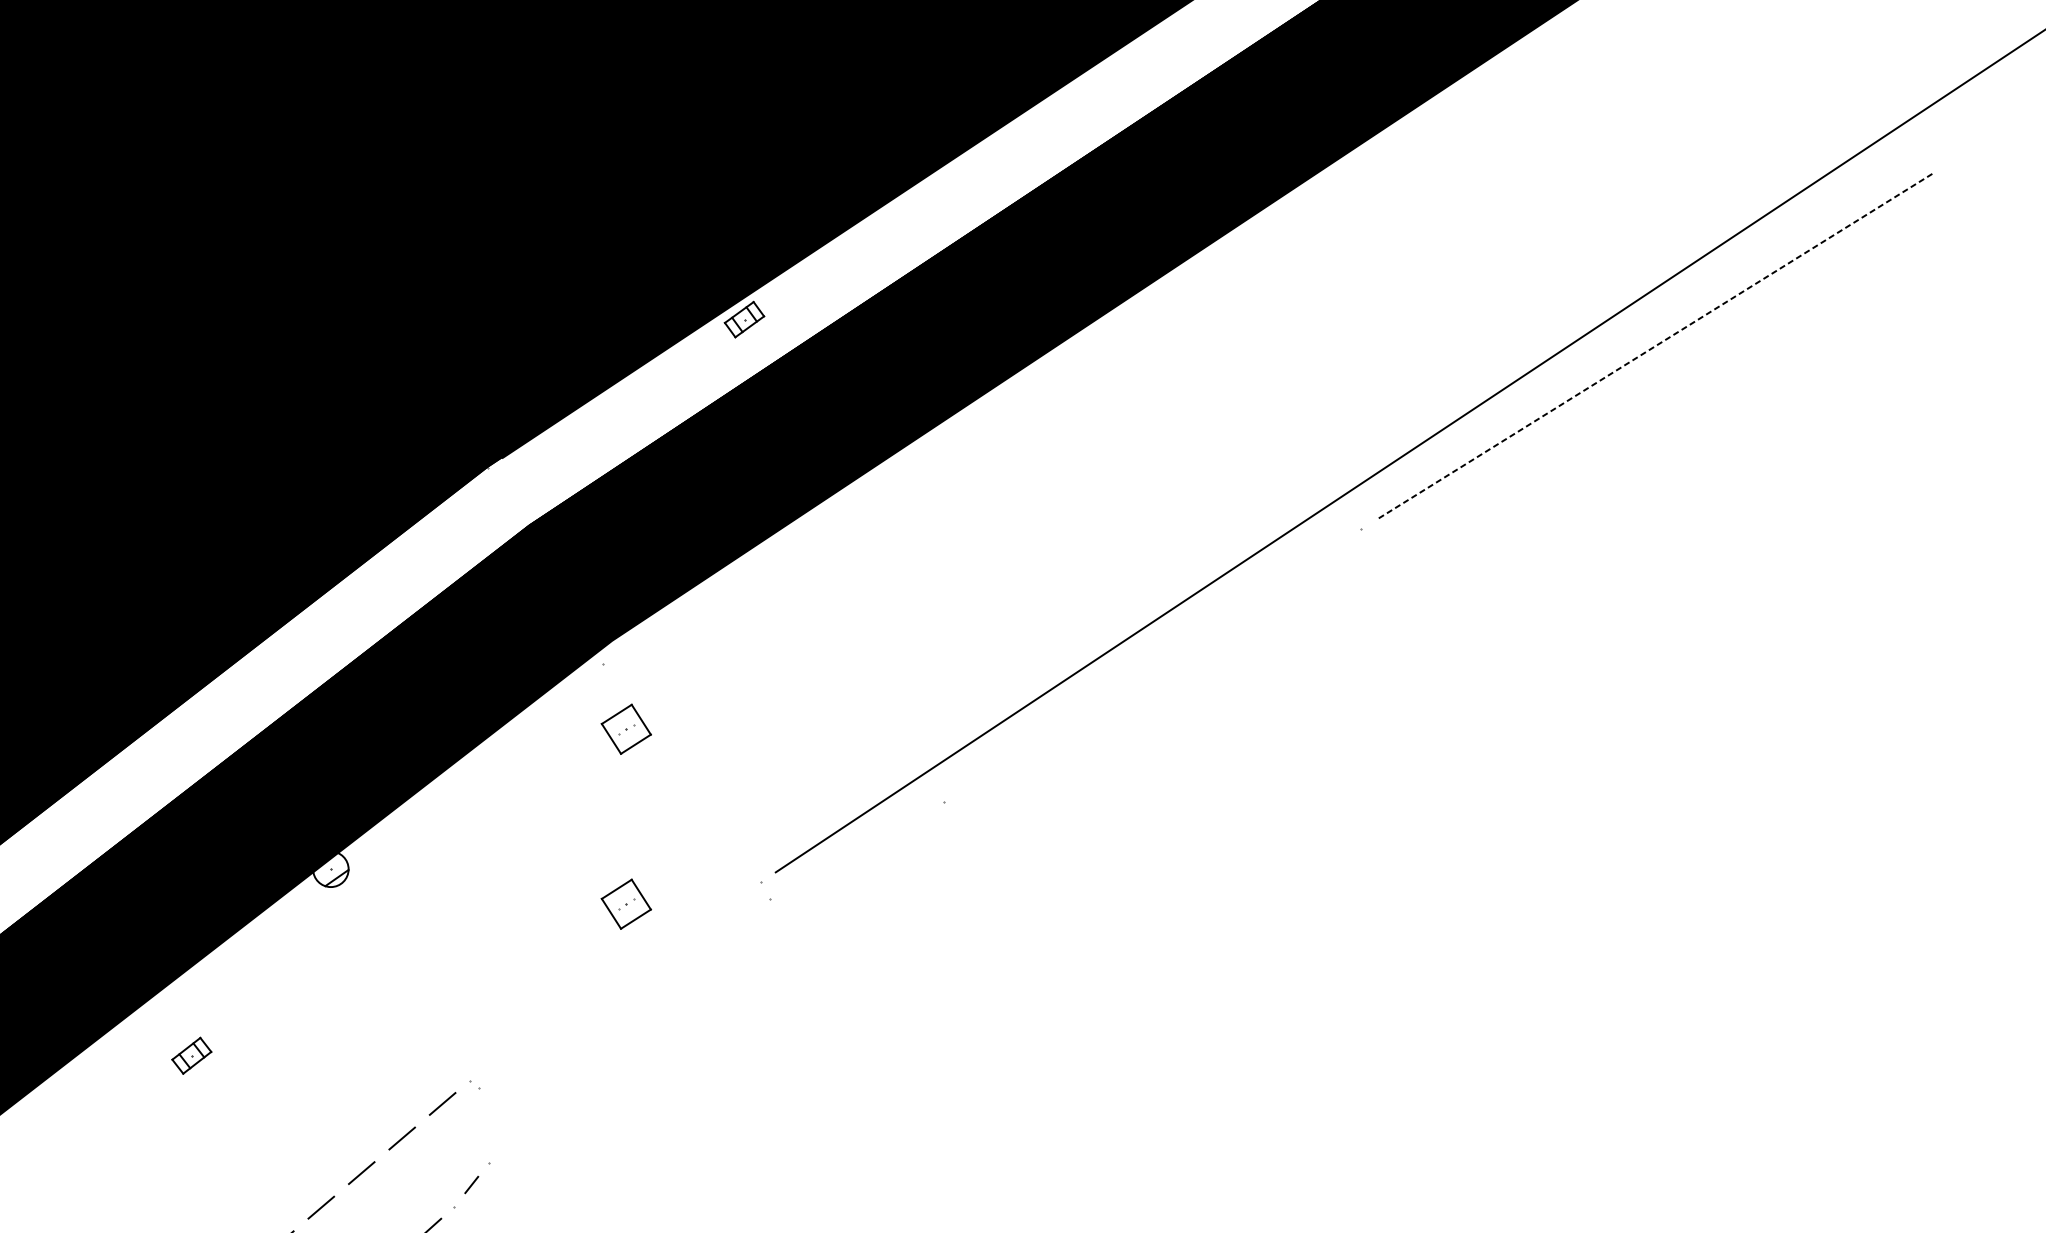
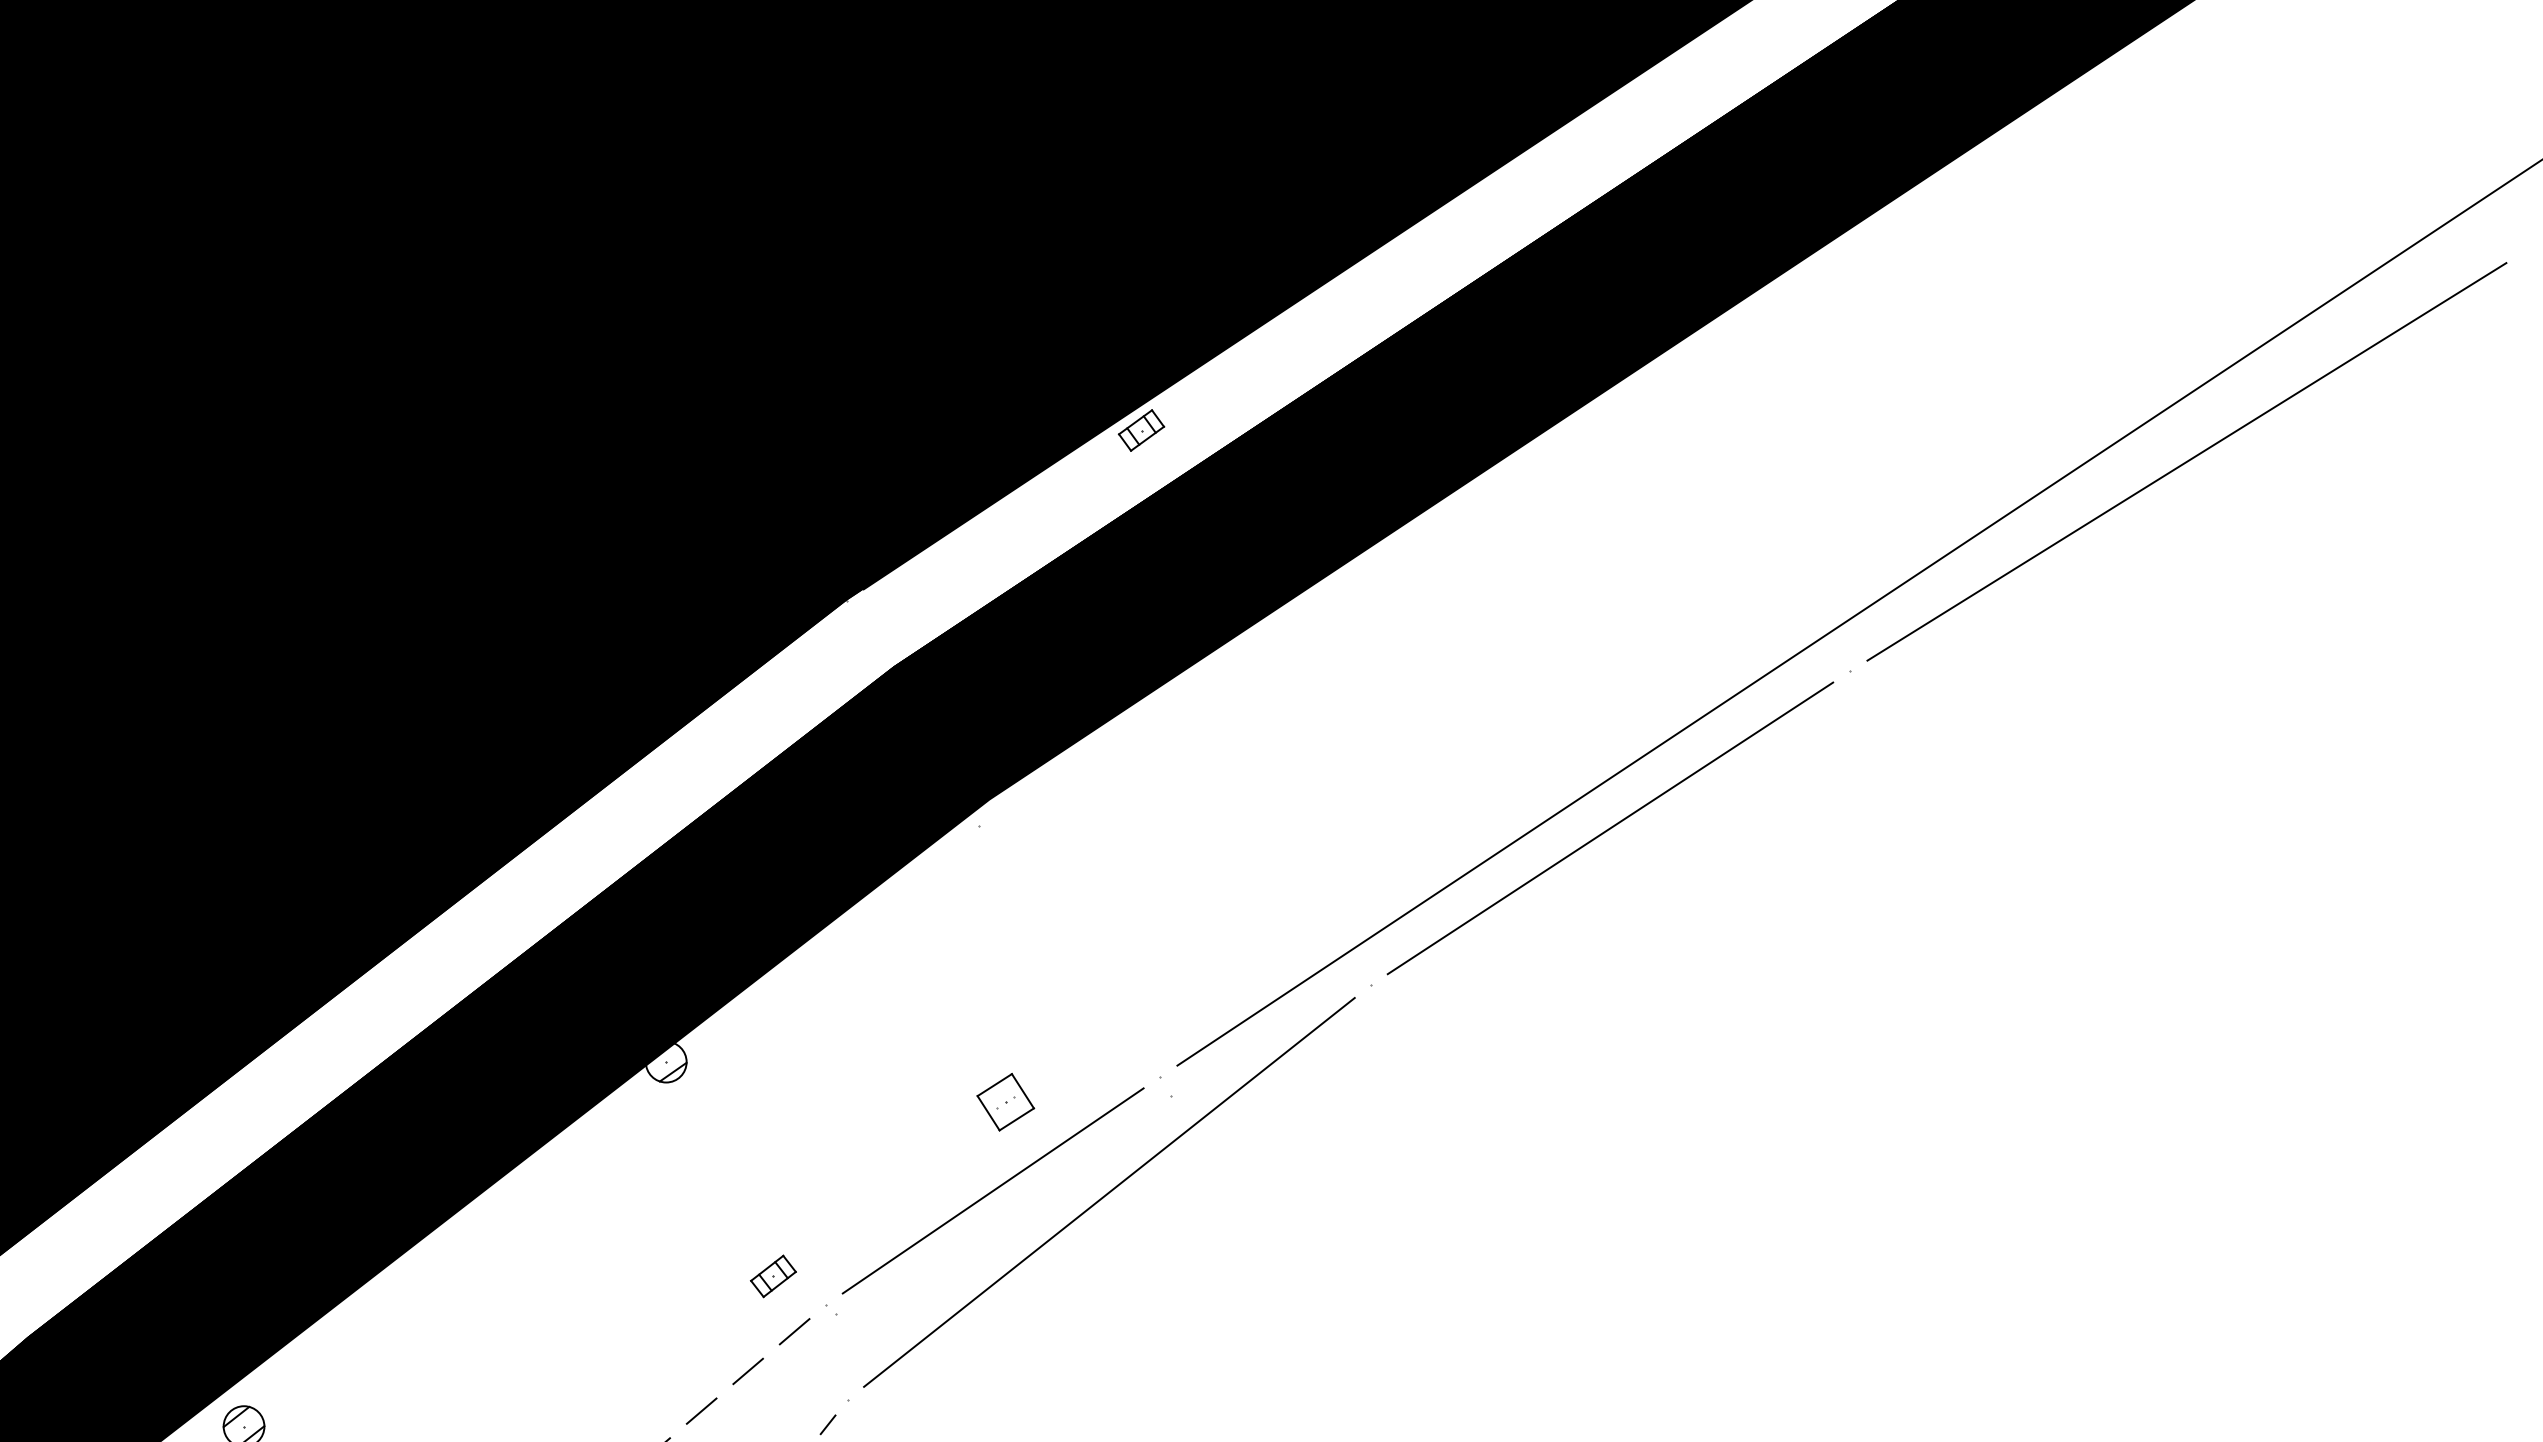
line: (1653, 347) -> (2186, 462), dashed -> solid
line: (1152, 666) -> (1610, 828), added
part: (626, 729) -> (1005, 901), removed
line: (614, 981) -> (992, 1190), added
line: (716, 981) -> (1109, 1191), added
part: (191, 1055) -> (773, 1276), moved

